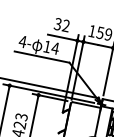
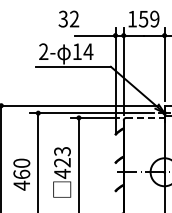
text: (61, 24) -> (68, 18), moved
text: (22, 41) -> (43, 51), 4- -> 2-
line: (87, 104) -> (145, 117), solid -> dashed

